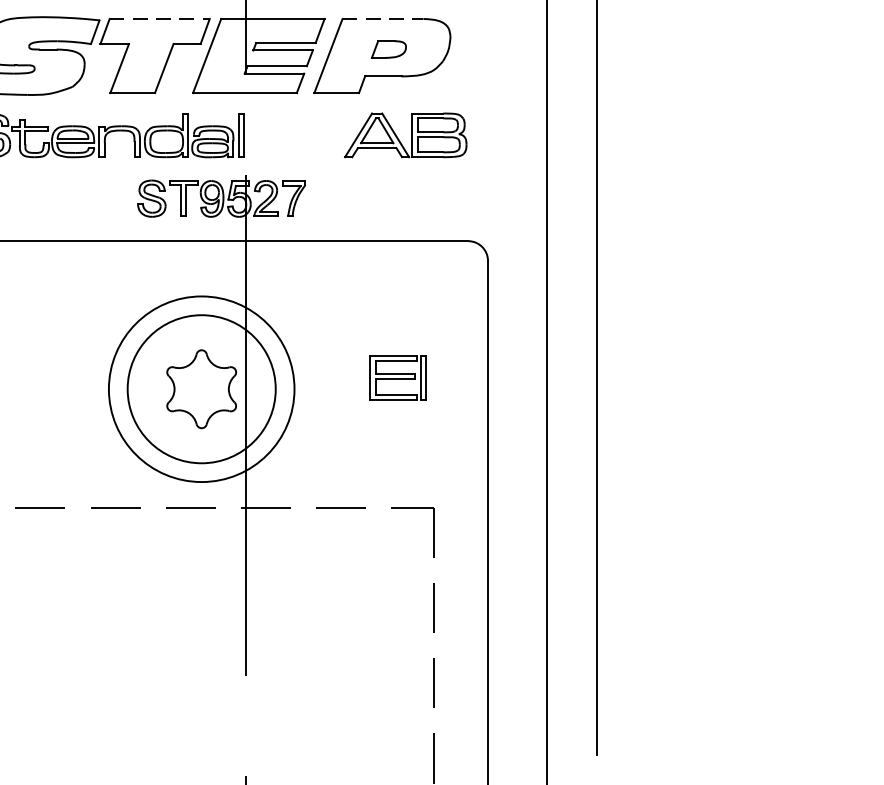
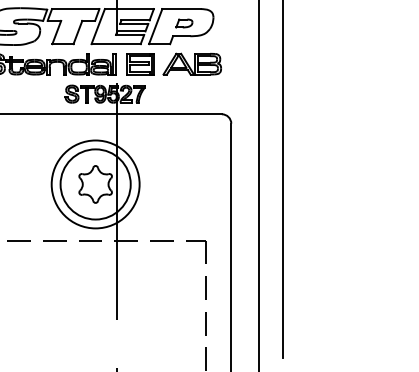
line: (159, 19) -> (75, 9), dashed -> solid
line: (385, 19) -> (182, 9), dashed -> solid
part: (397, 378) -> (140, 64), moved

